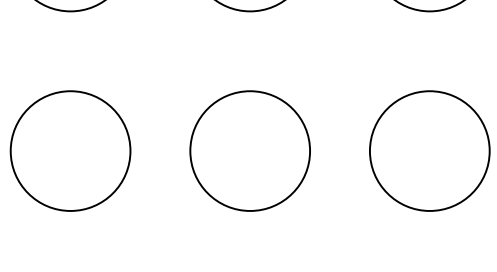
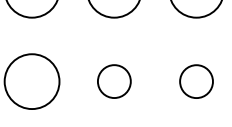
circle: (250, 150) -> (114, 81), size x0.6
circle: (429, 150) -> (196, 81), size x0.6

